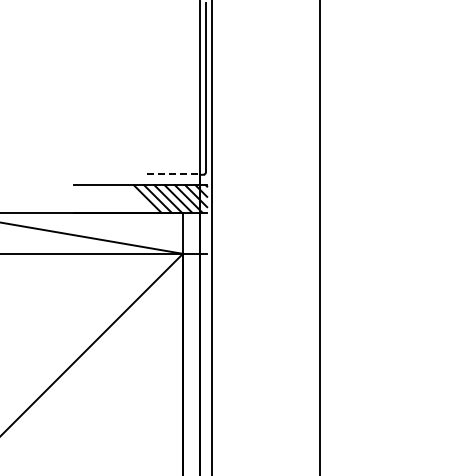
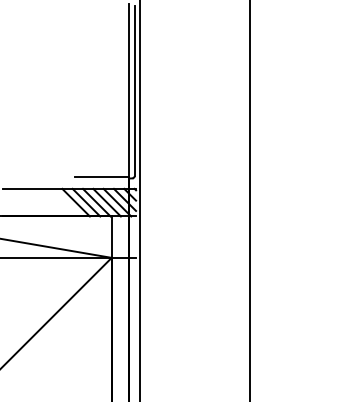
line: (173, 173) -> (102, 177), dashed -> solid

